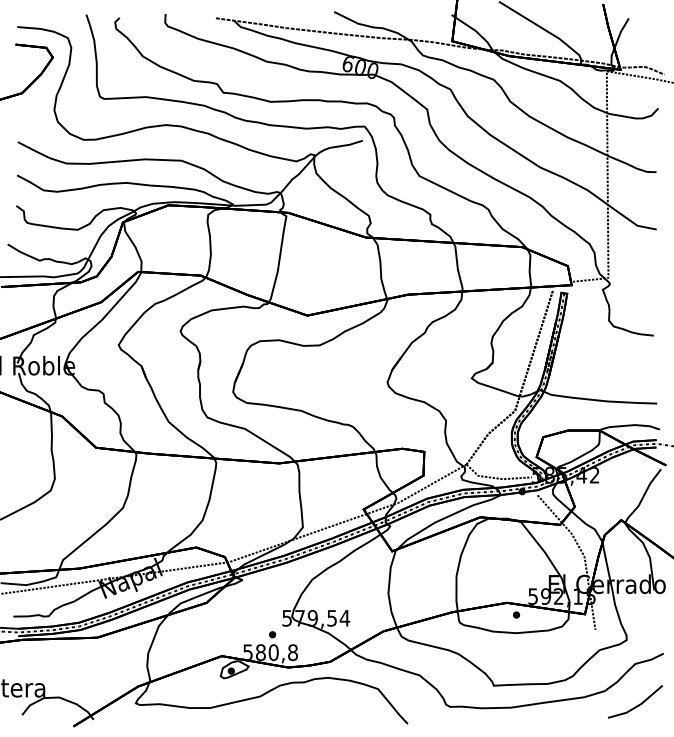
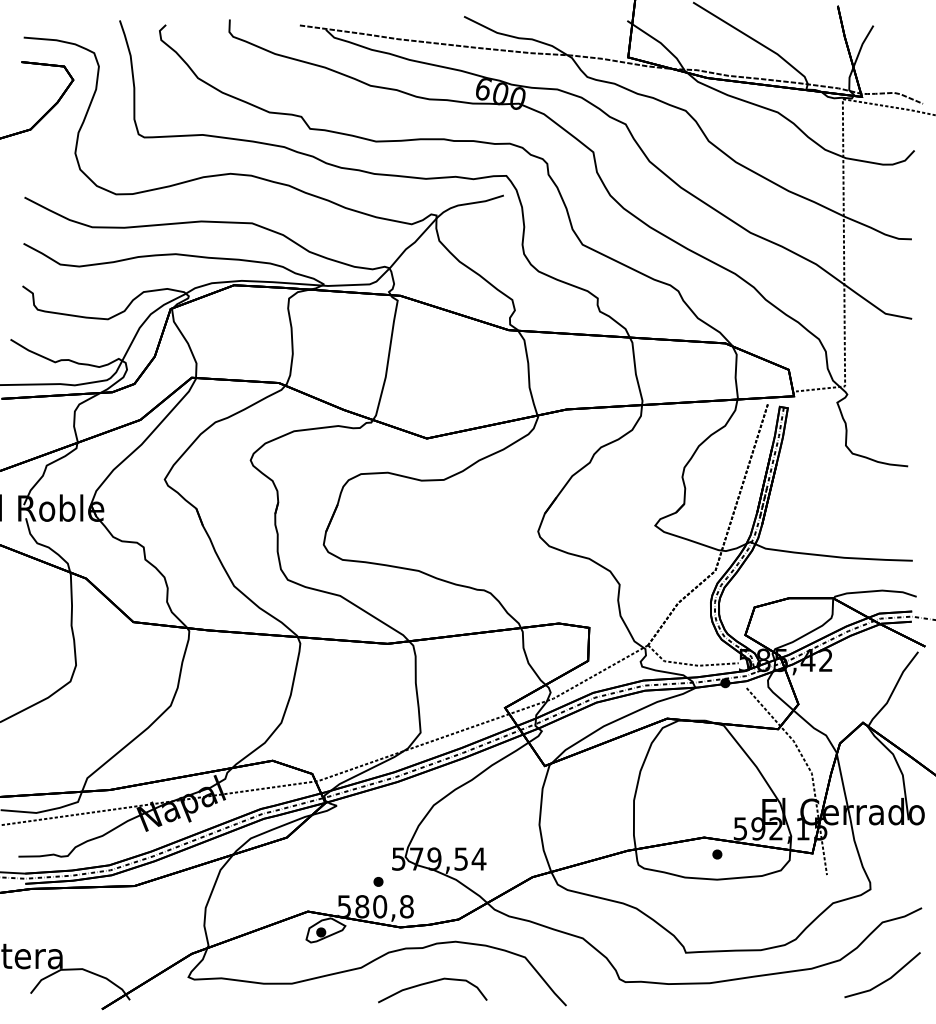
curve: (310, 707) -> (430, 983), added

